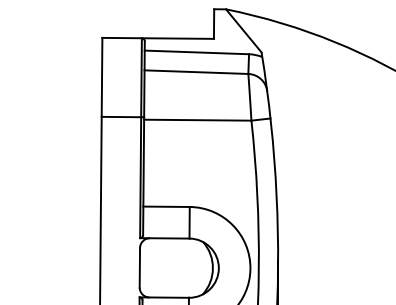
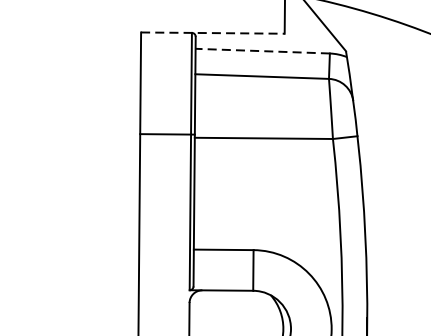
line: (158, 38) -> (213, 33), solid -> dashed
line: (196, 52) -> (262, 51), solid -> dashed

